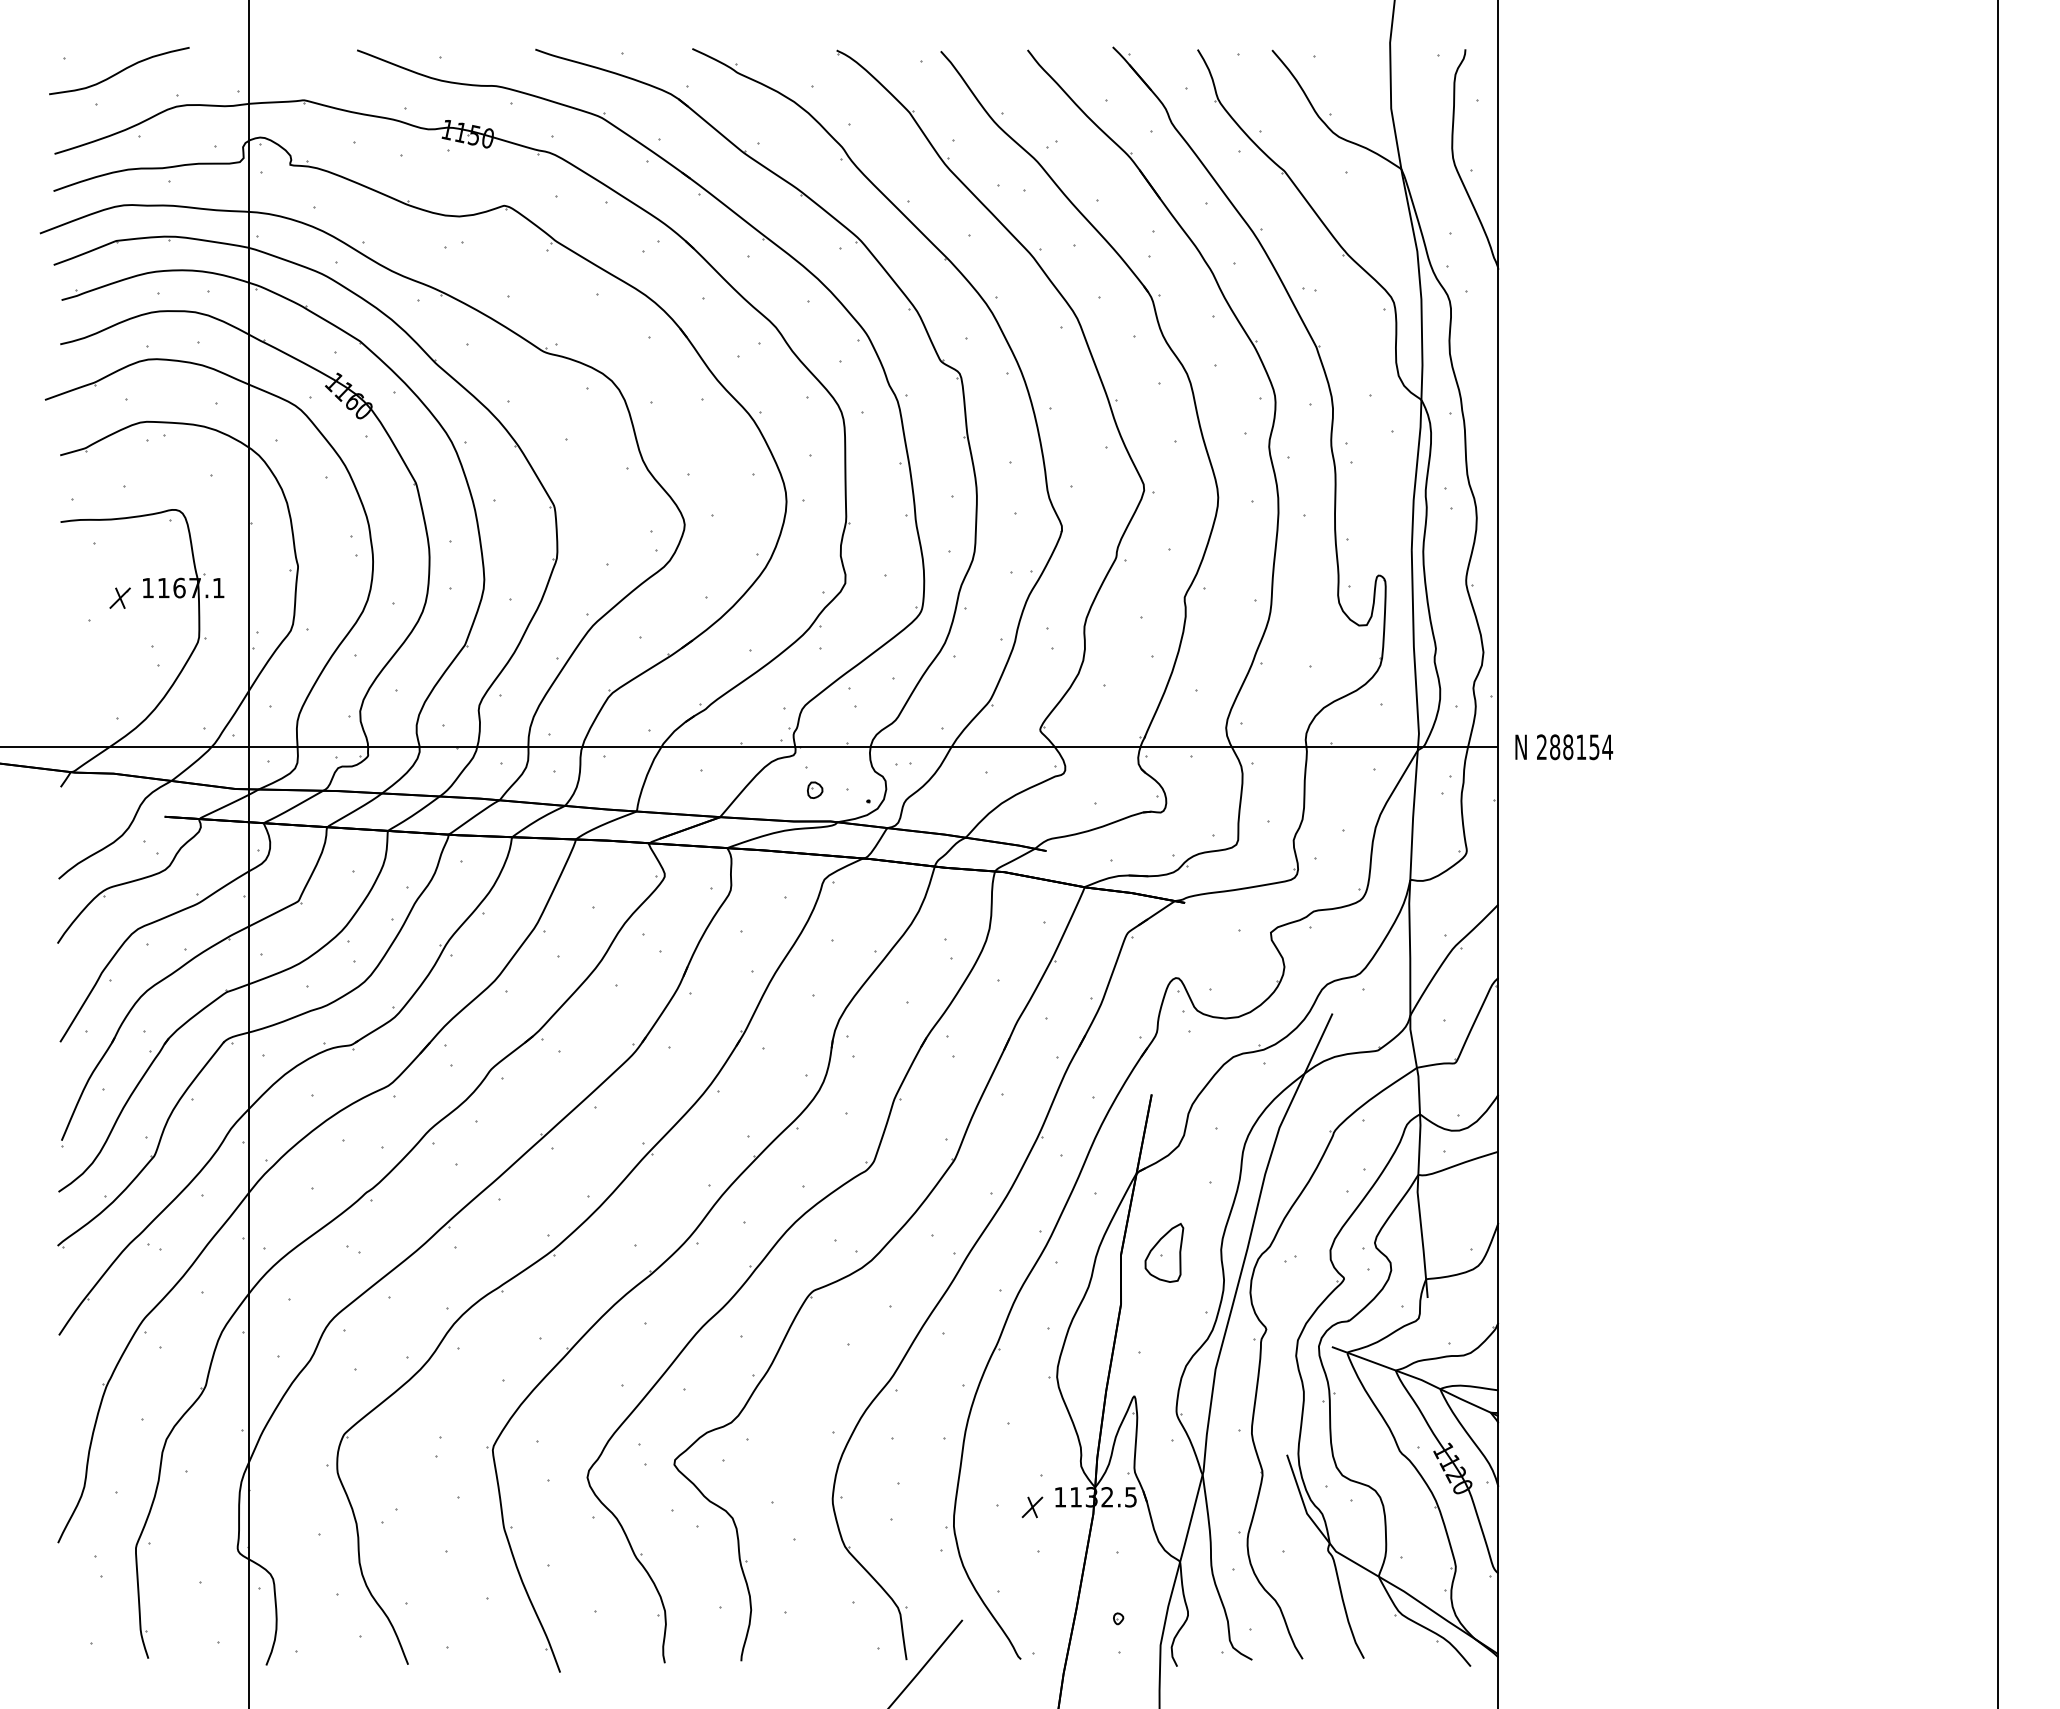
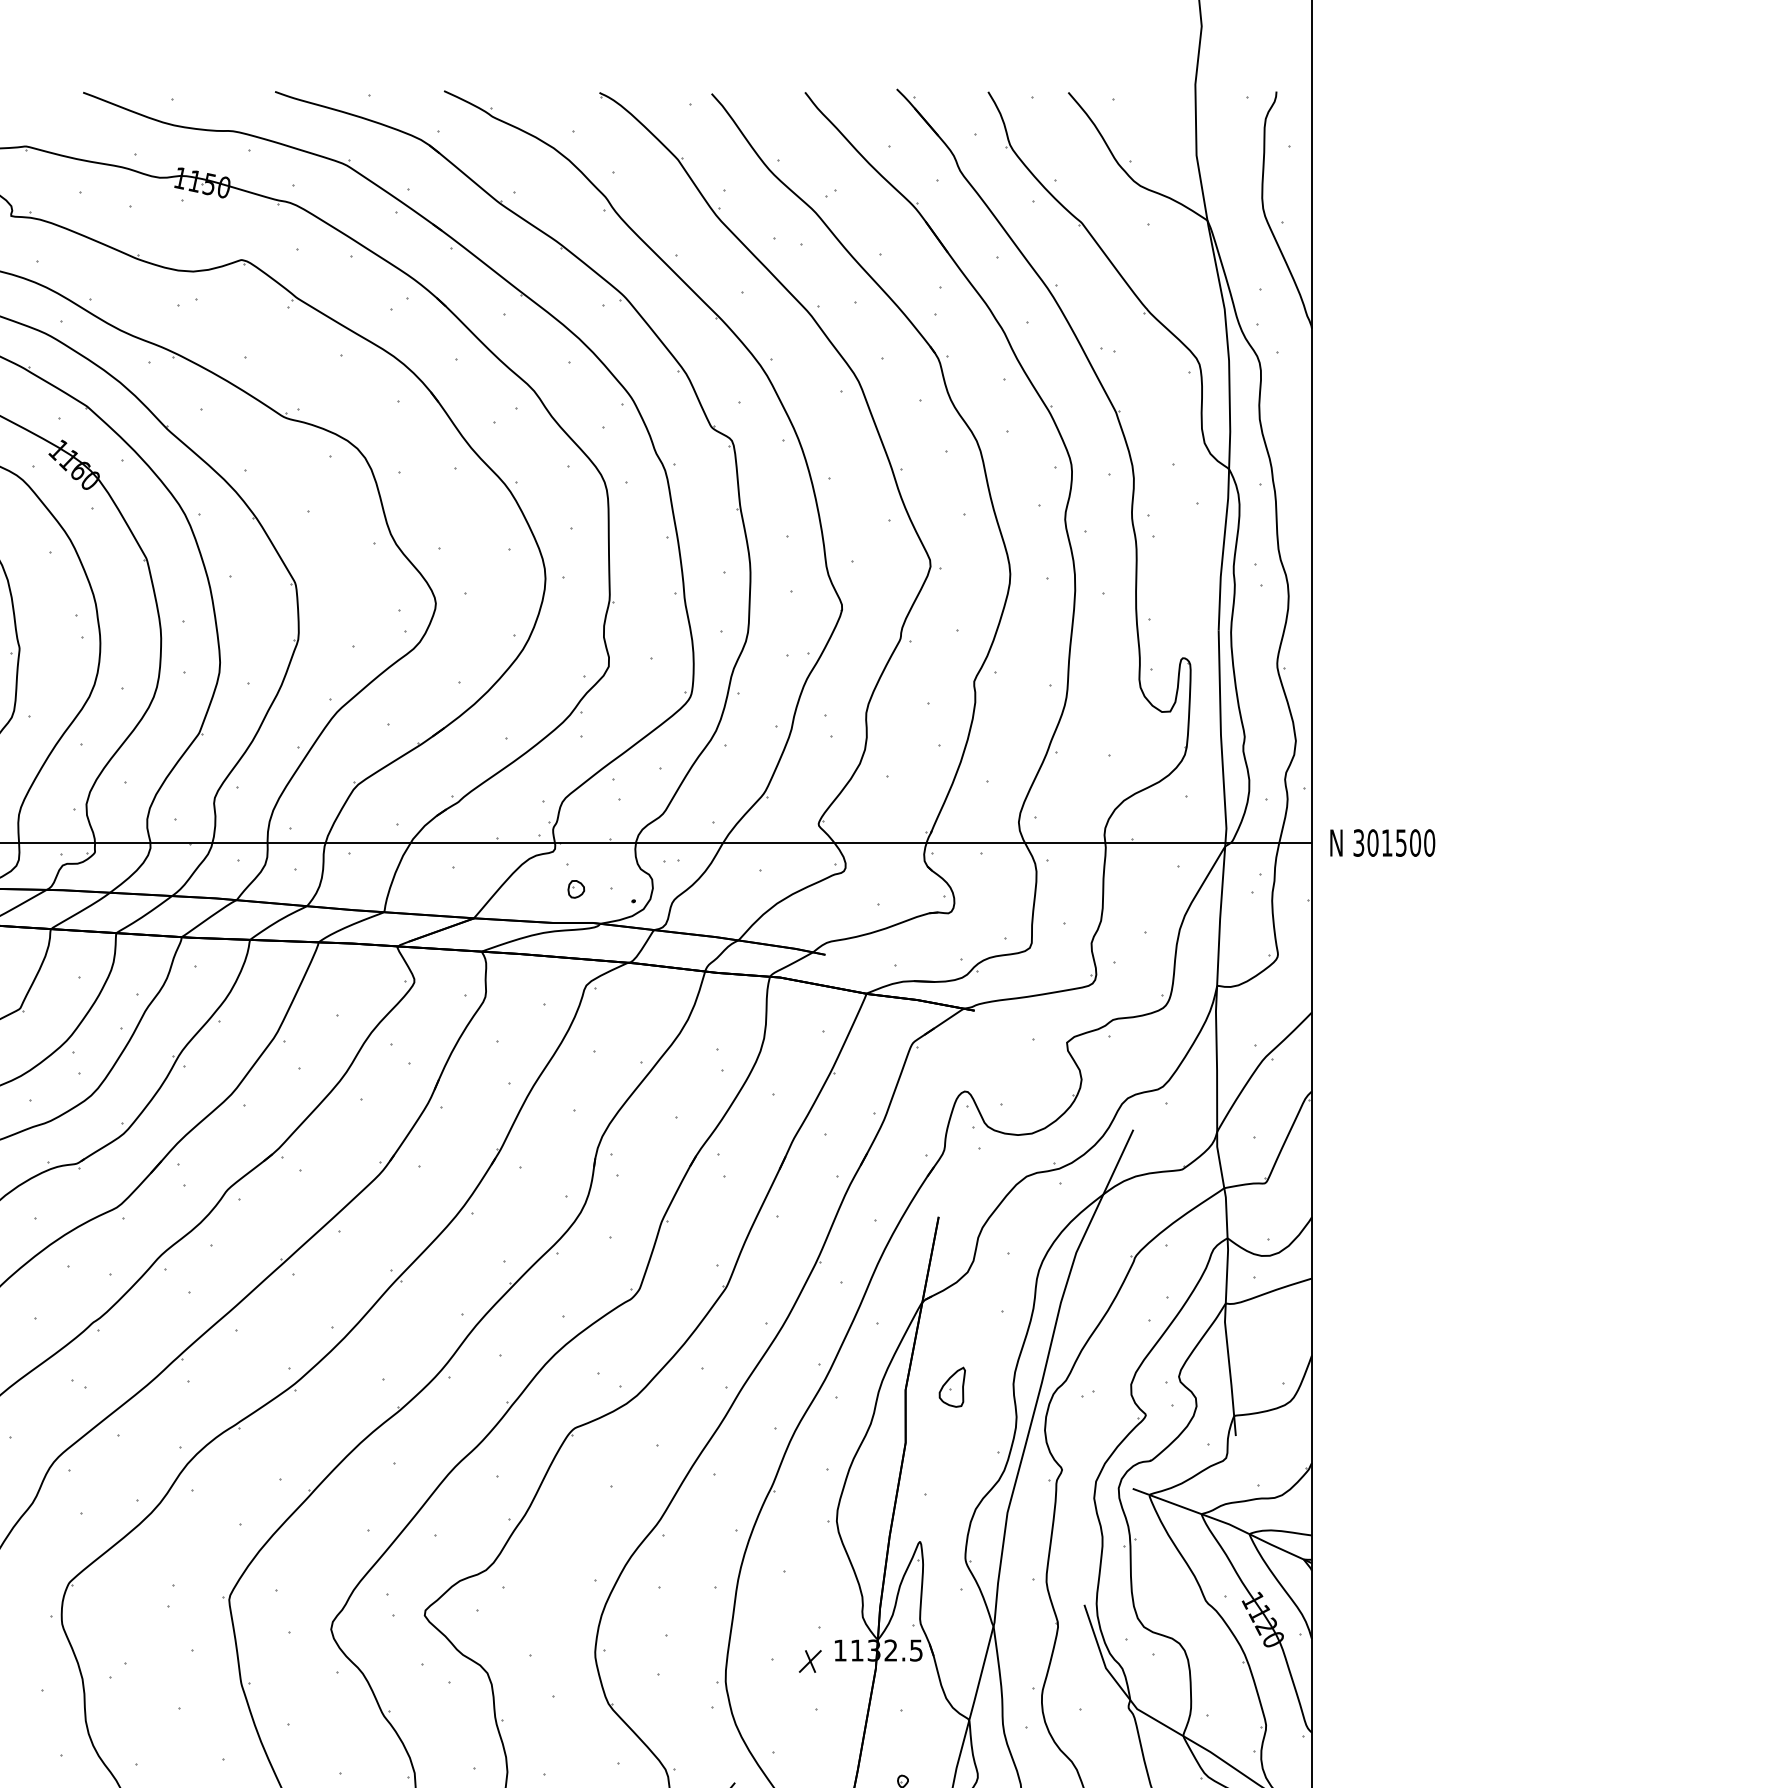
text: (1575, 747) -> (1394, 843), 288154 -> 301500
part: (1164, 1252) -> (952, 1387), size x0.62

